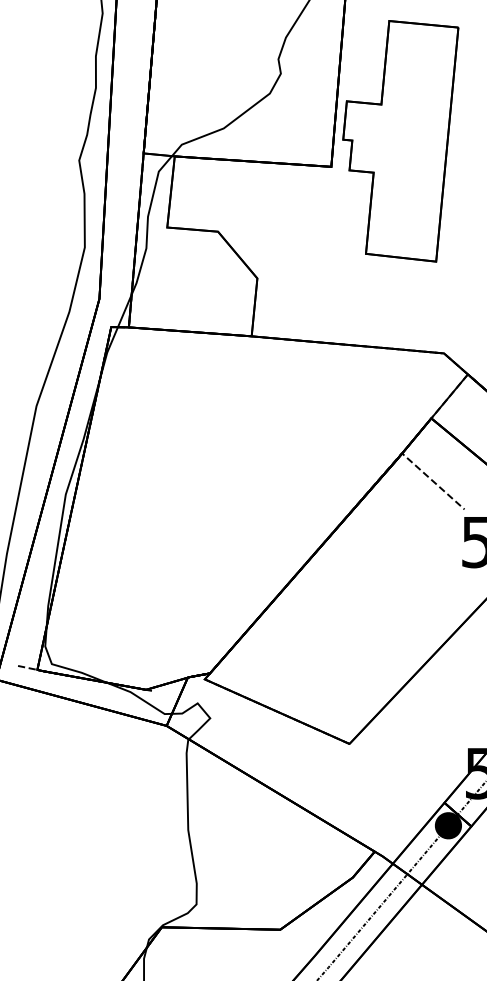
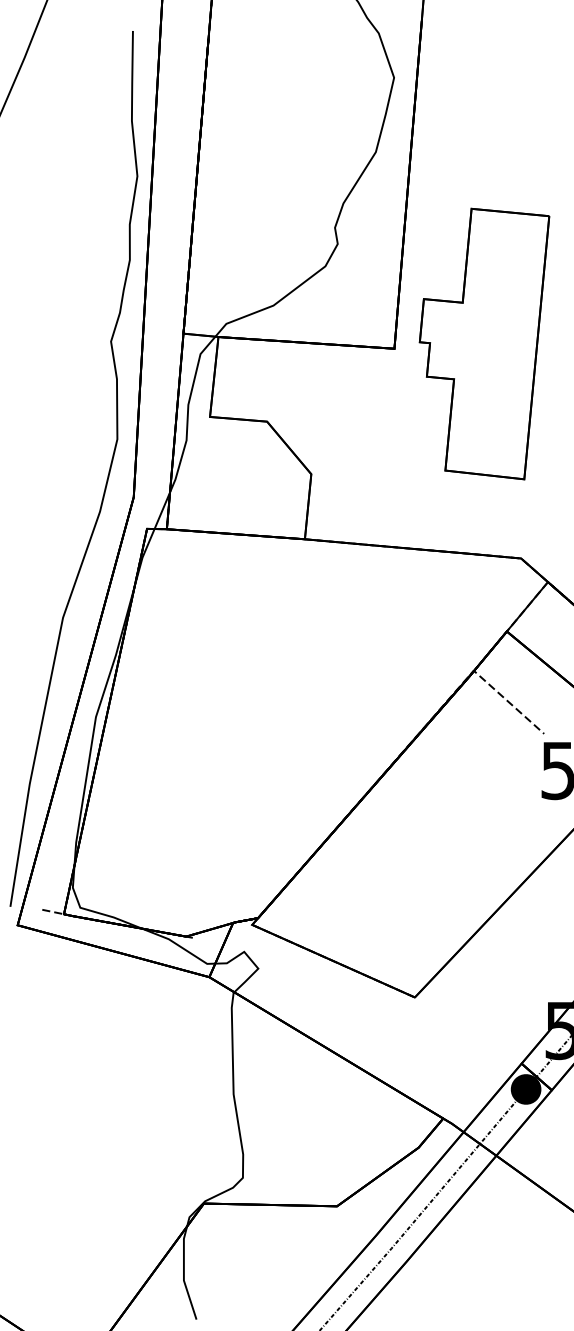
part: (400, 140) -> (484, 343), moved

